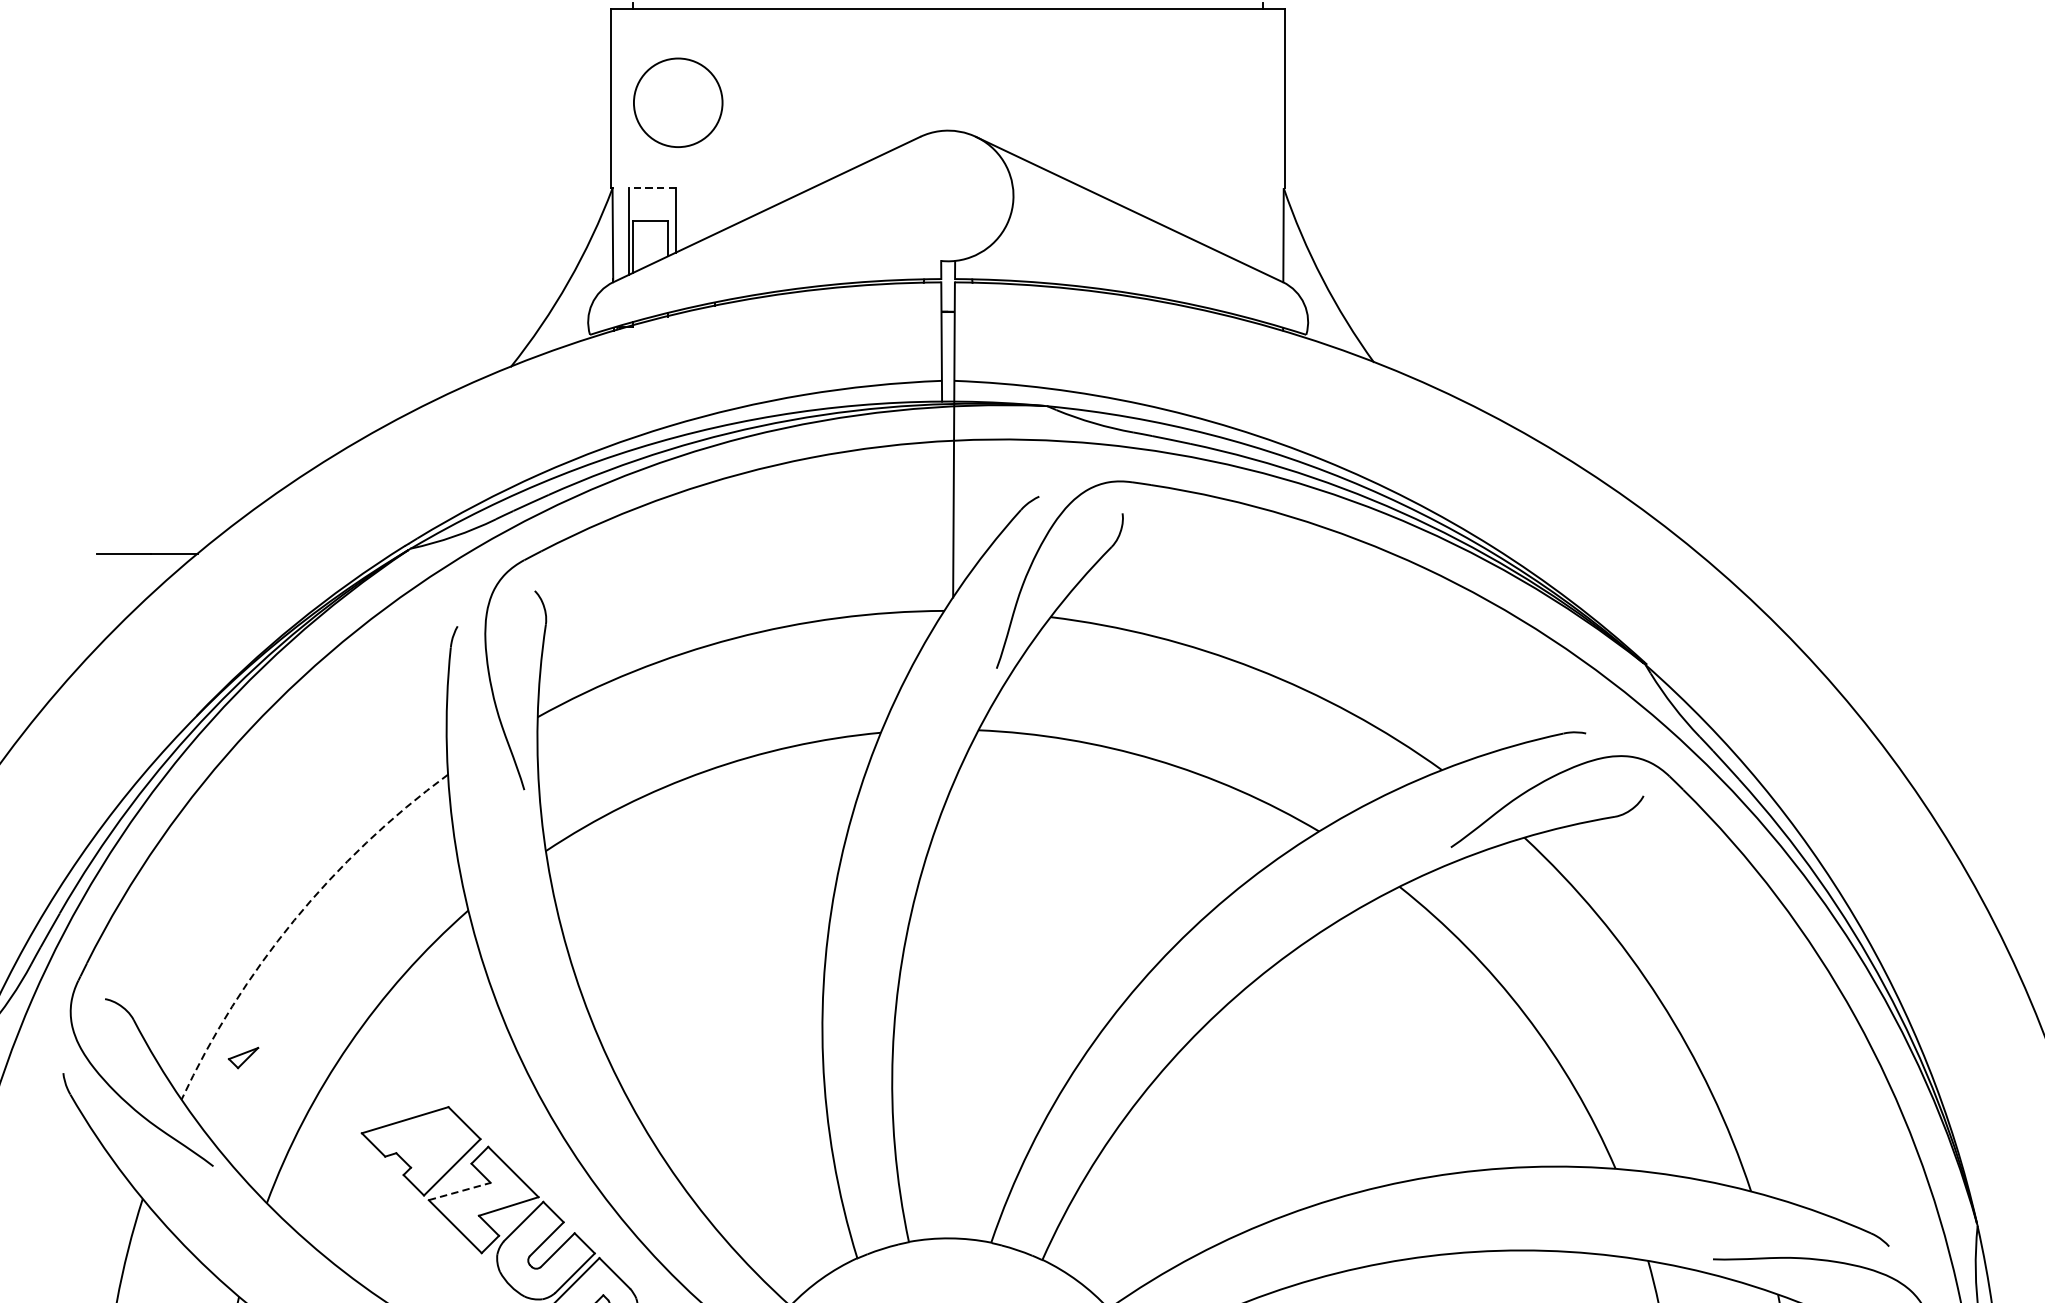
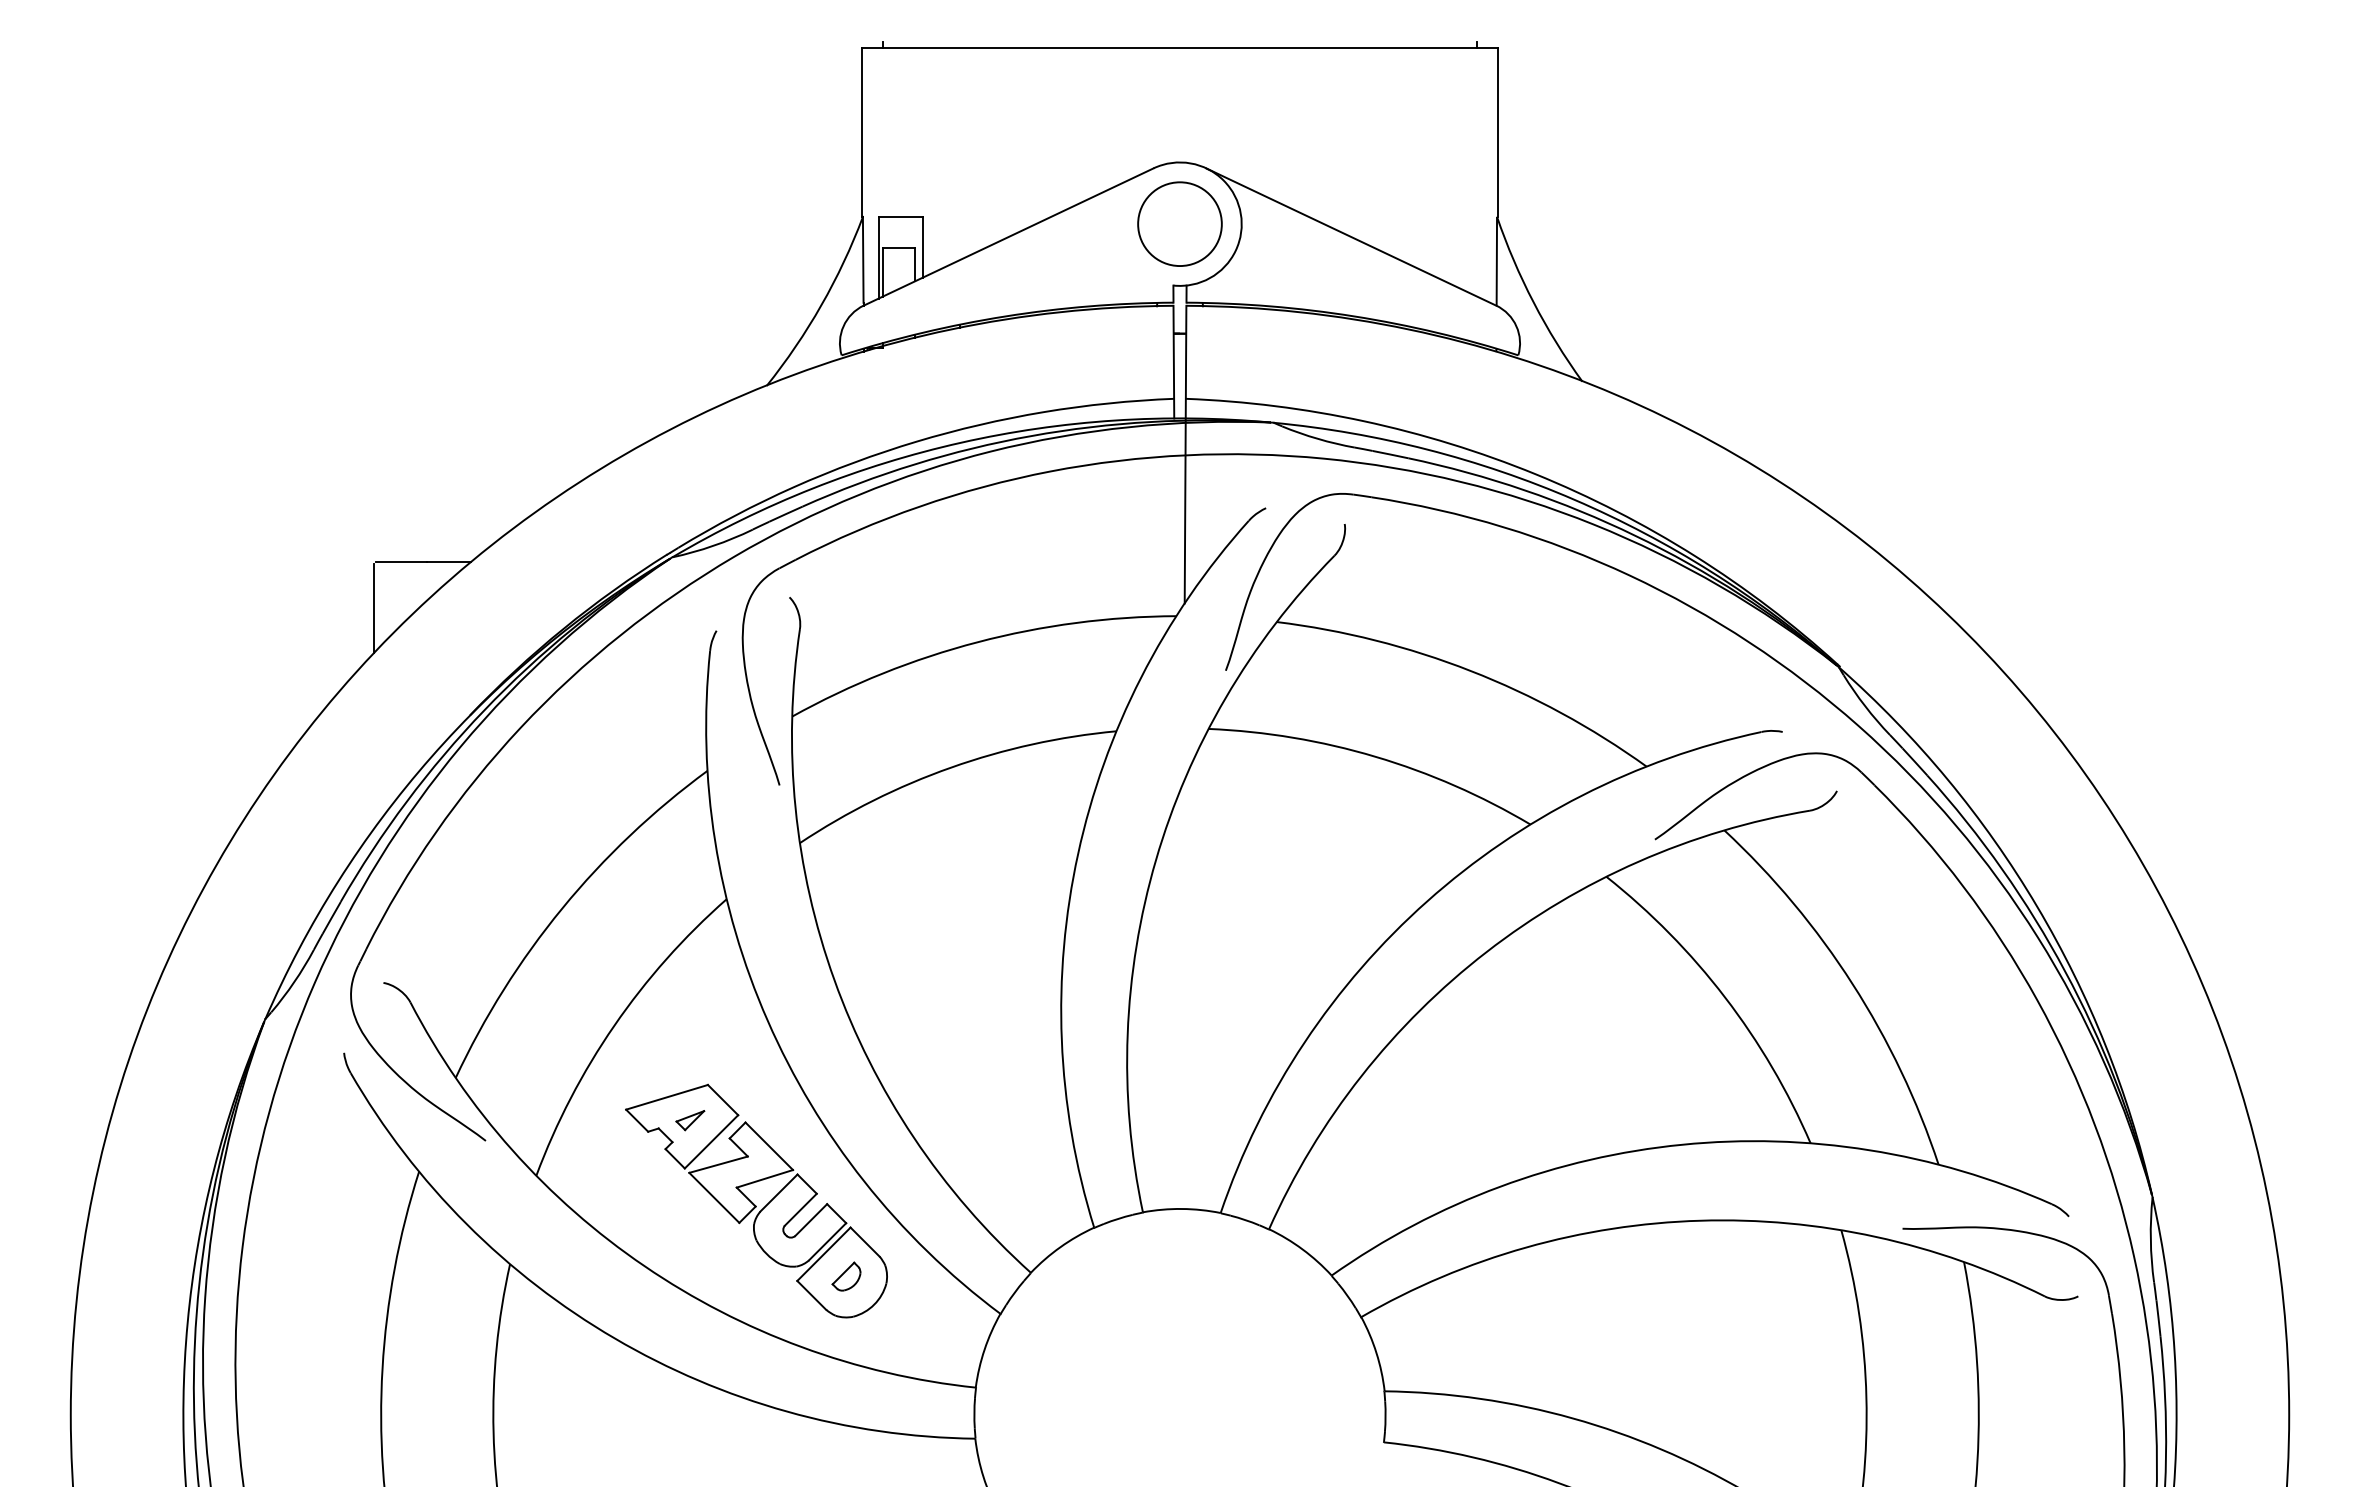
circle: (677, 102) -> (1179, 223), moved
line: (652, 187) -> (900, 216), dashed -> solid
line: (95, 602) -> (374, 608), added
arc: (294, 920) -> (562, 908), dashed -> solid
part: (243, 1057) -> (690, 1120), moved
line: (460, 1191) -> (719, 1164), dashed -> solid

